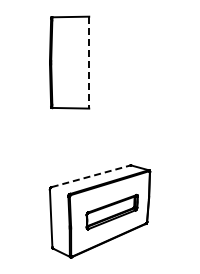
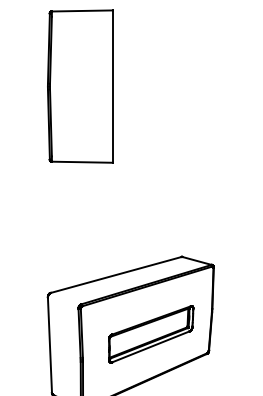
line: (89, 62) -> (113, 86), dashed -> solid
line: (91, 176) -> (116, 275), dashed -> solid

